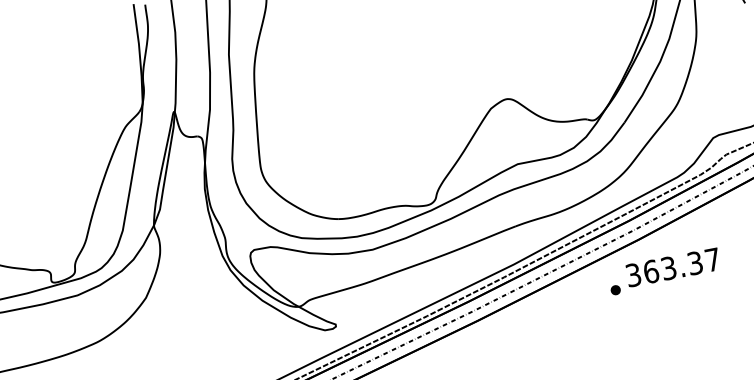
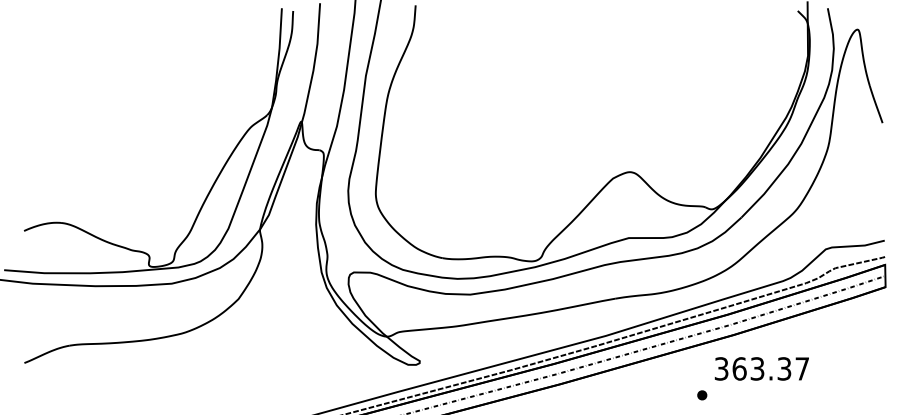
part: (616, 290) -> (702, 395), moved

